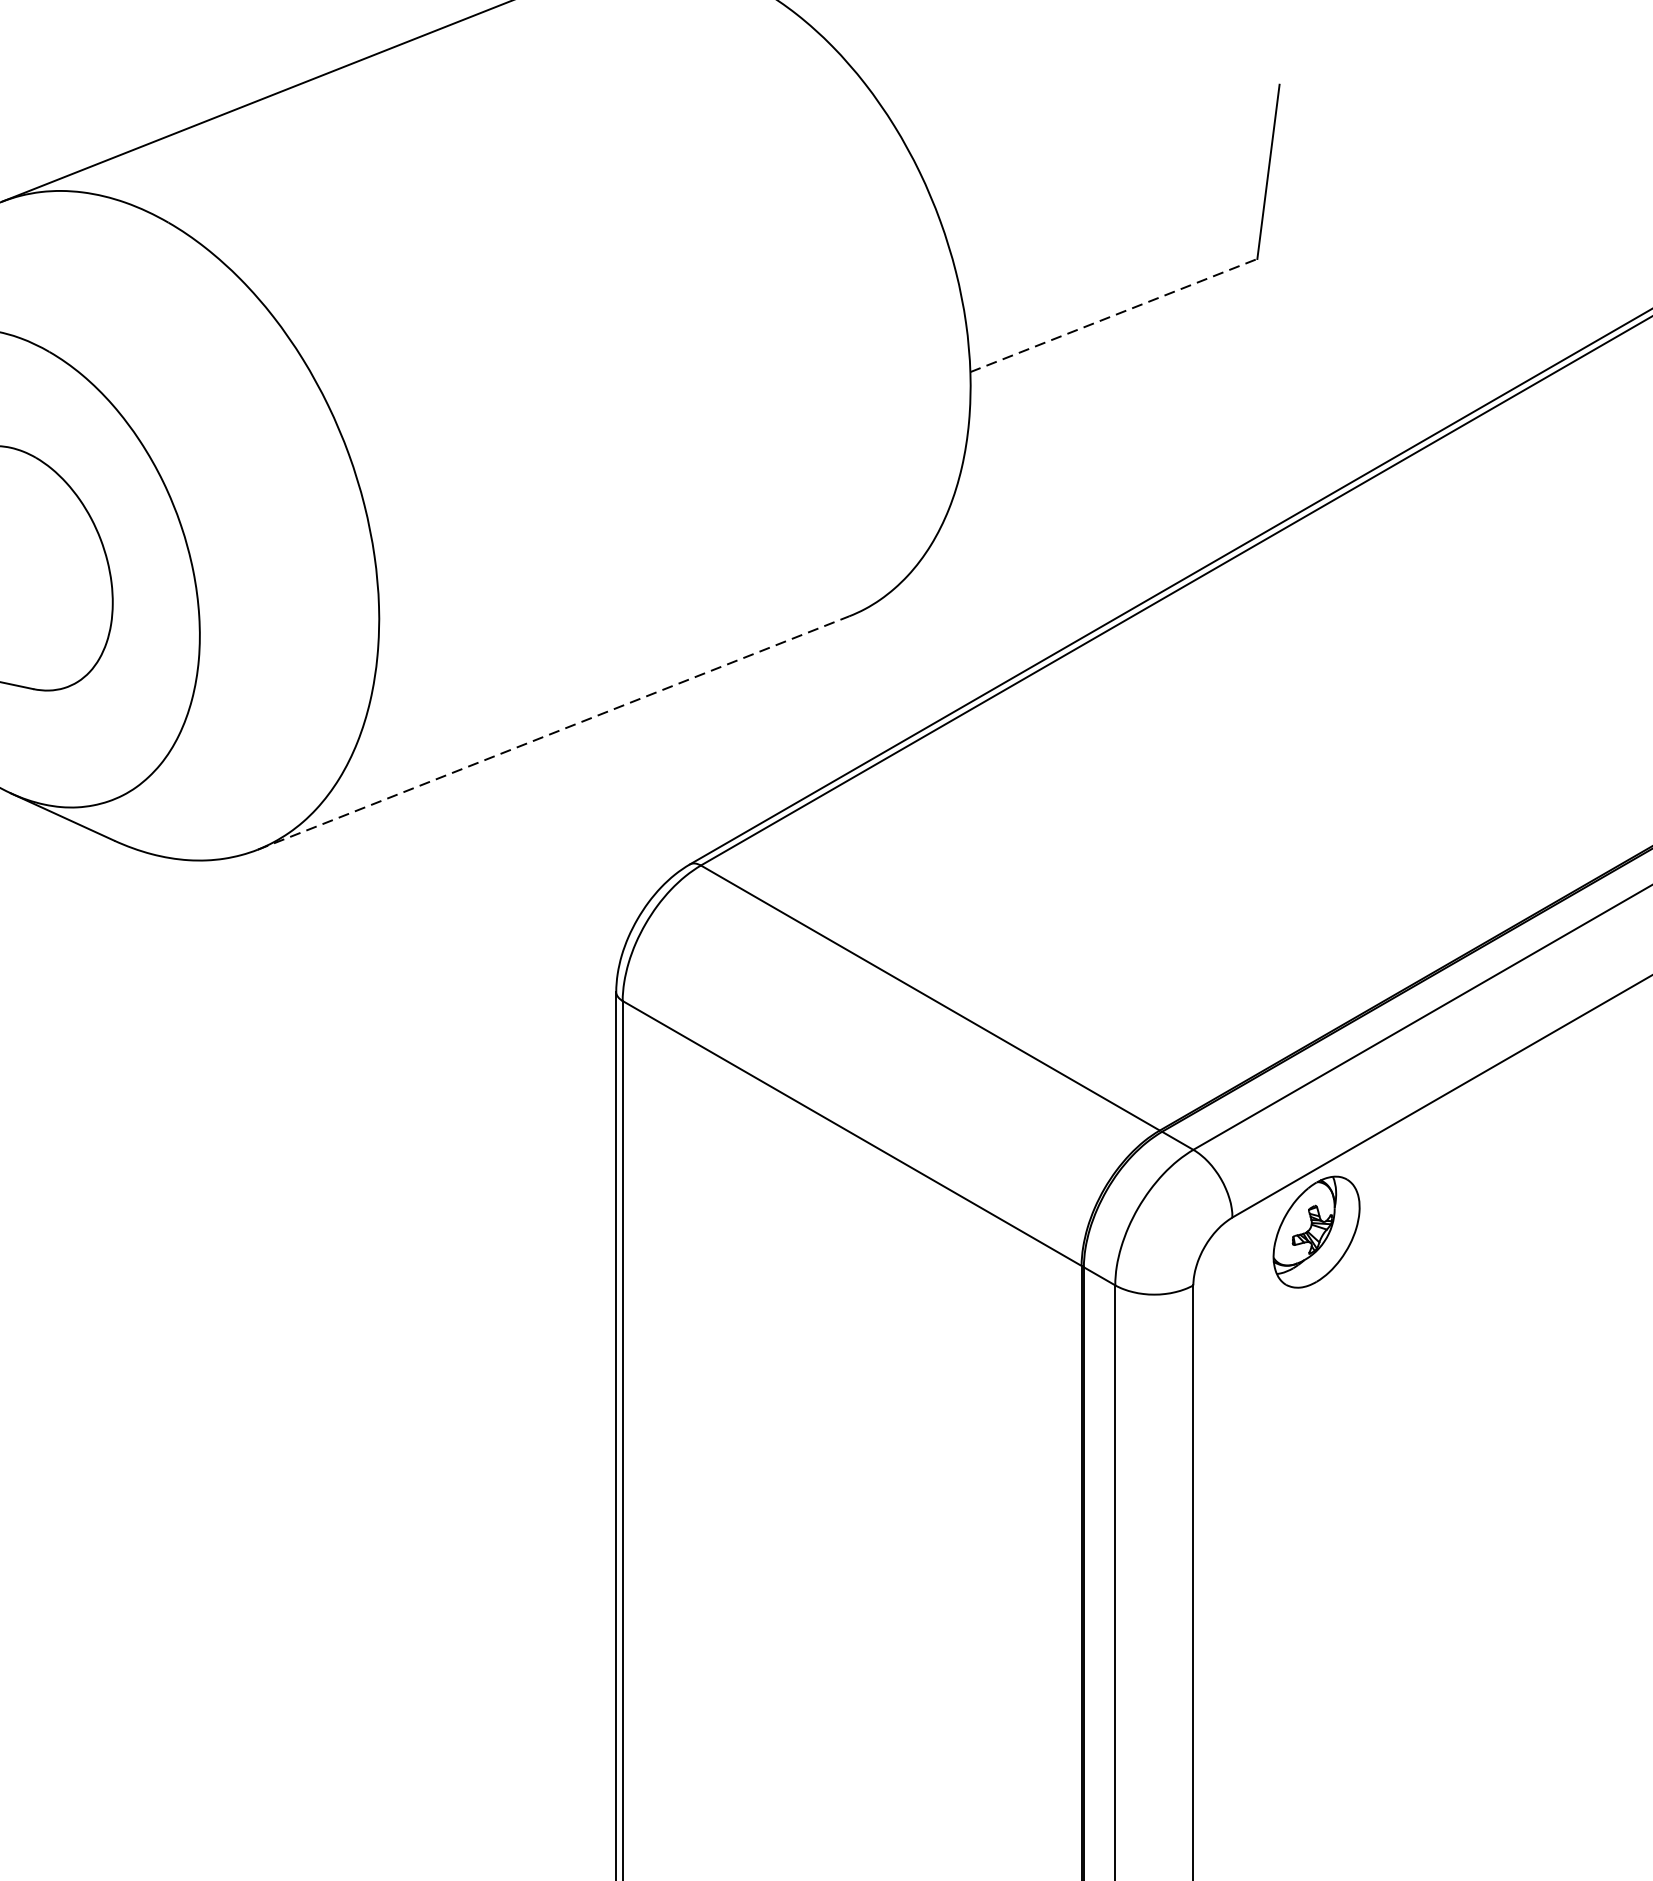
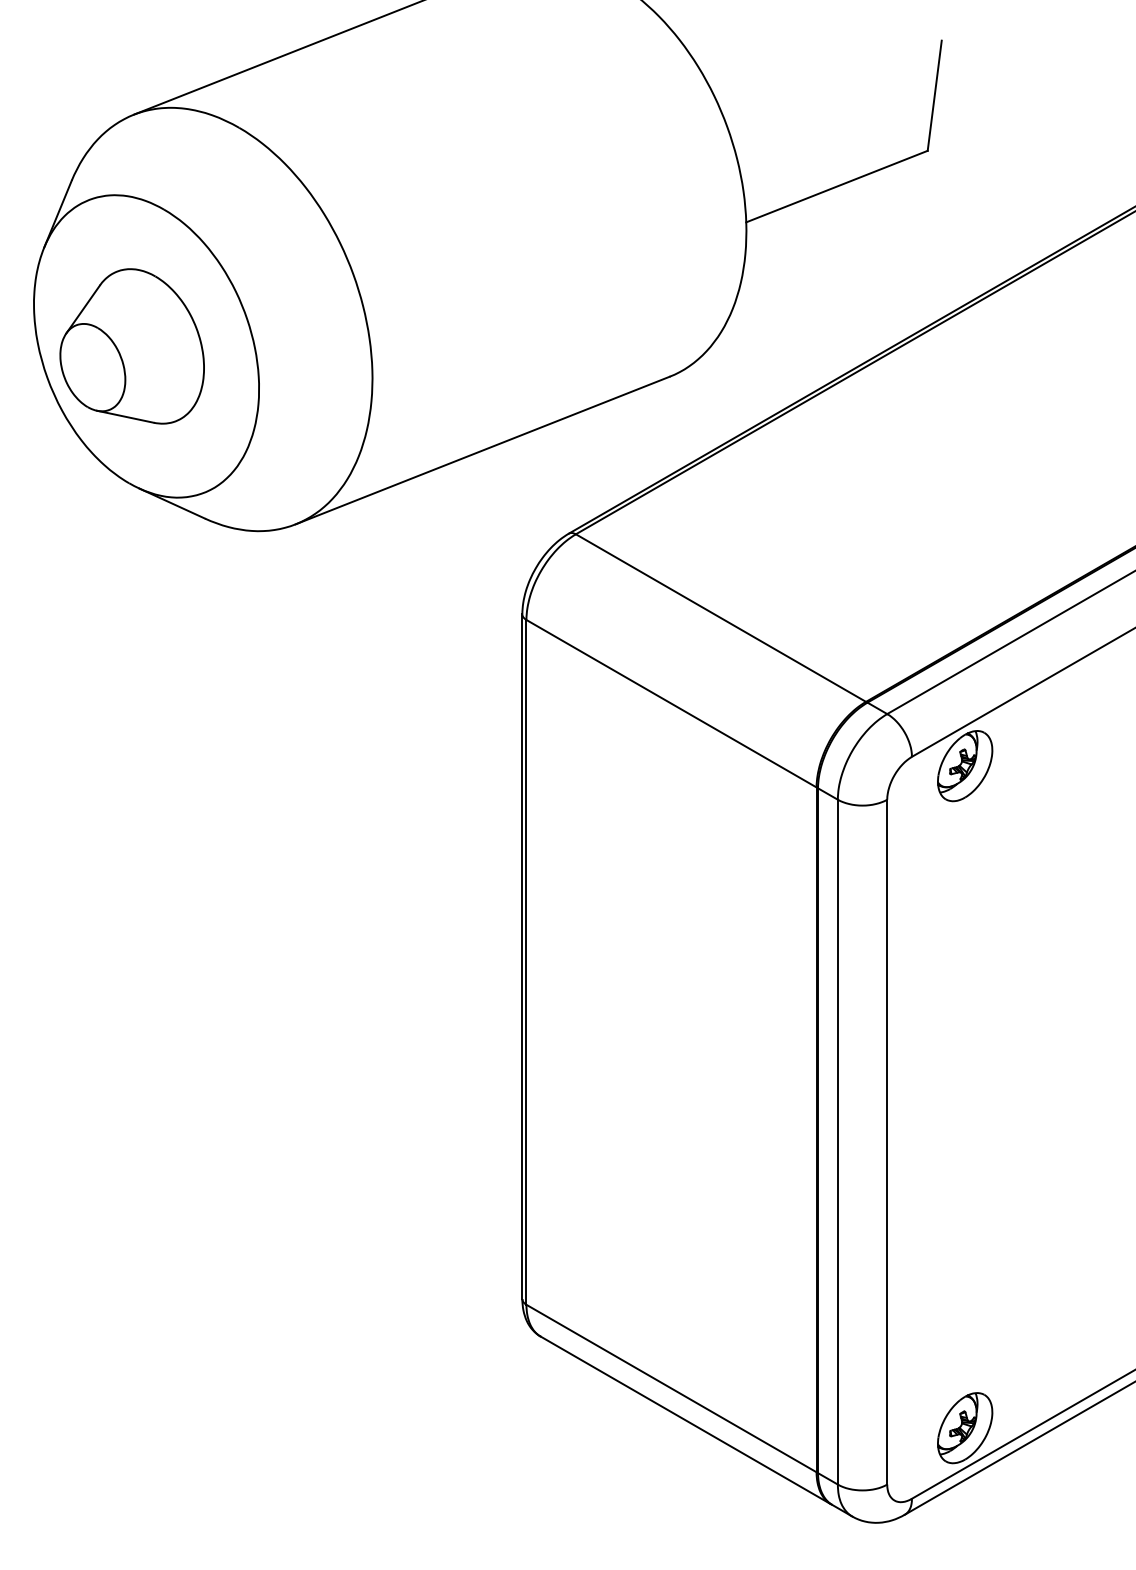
line: (1113, 315) -> (836, 186), dashed -> solid
line: (553, 732) -> (482, 450), dashed -> solid

